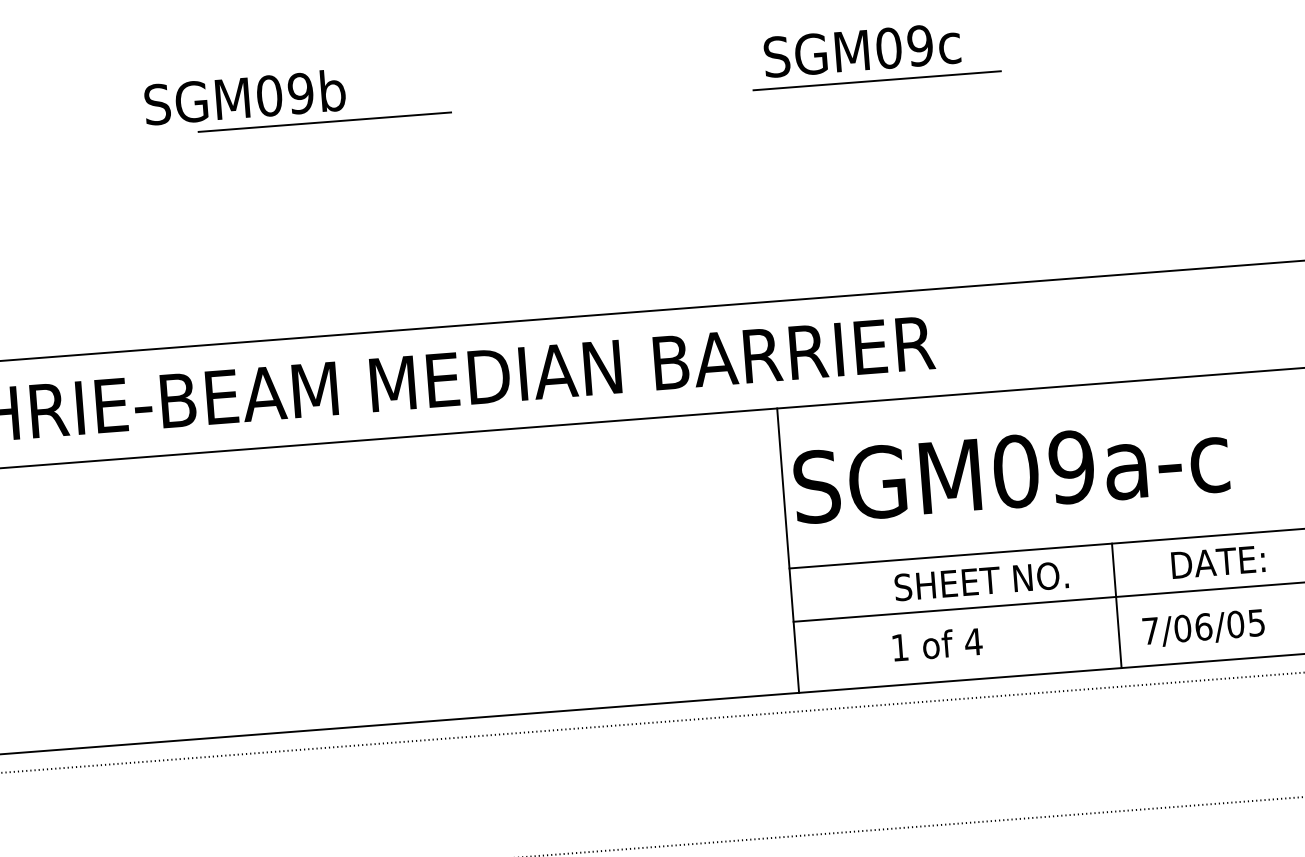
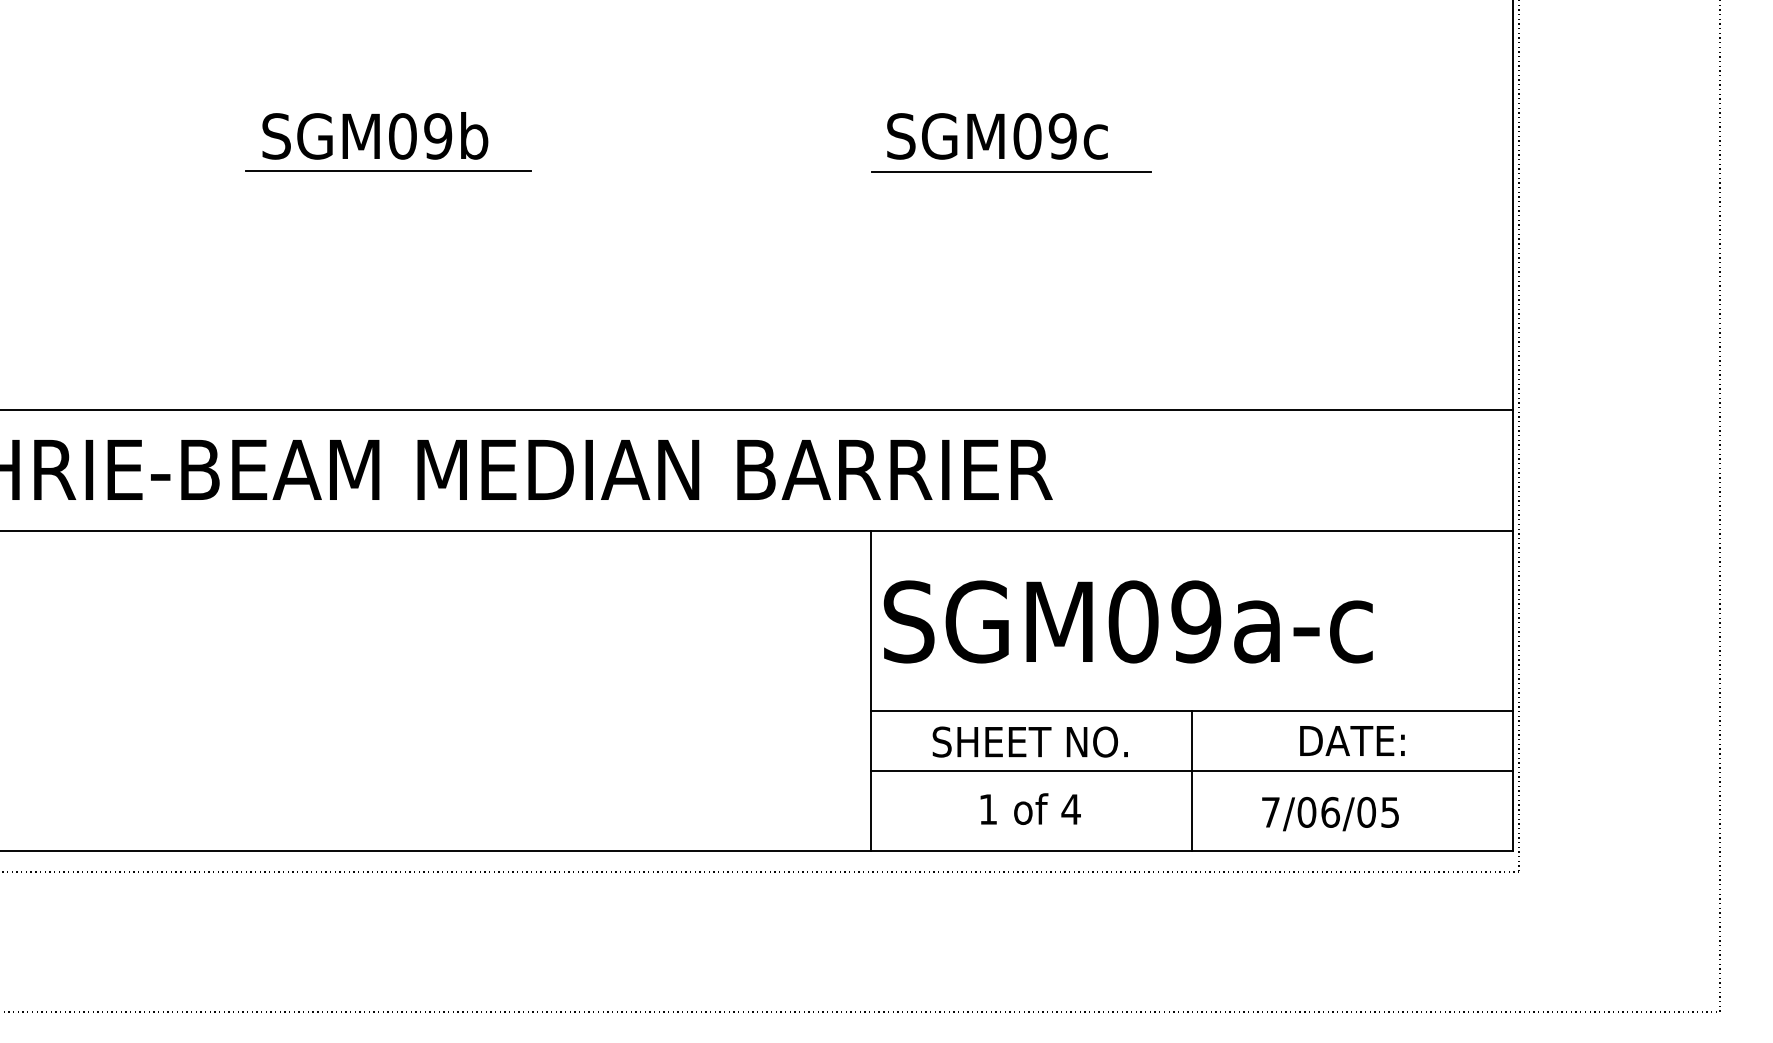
text: (245, 97) -> (375, 135), moved
text: (980, 580) -> (1029, 741), moved
line: (1116, 606) -> (1191, 781), moved

